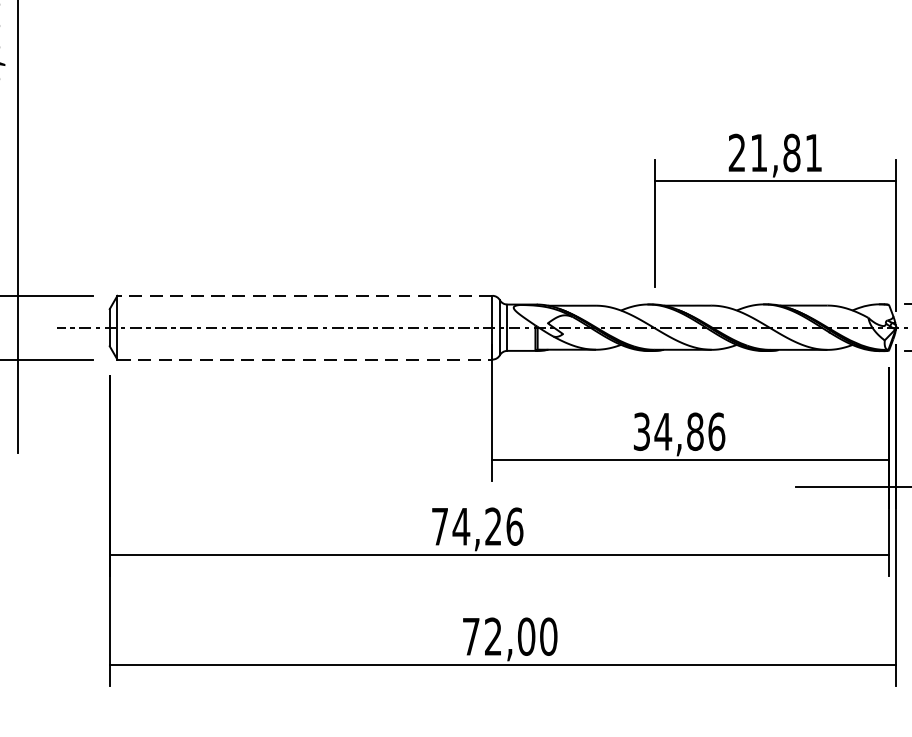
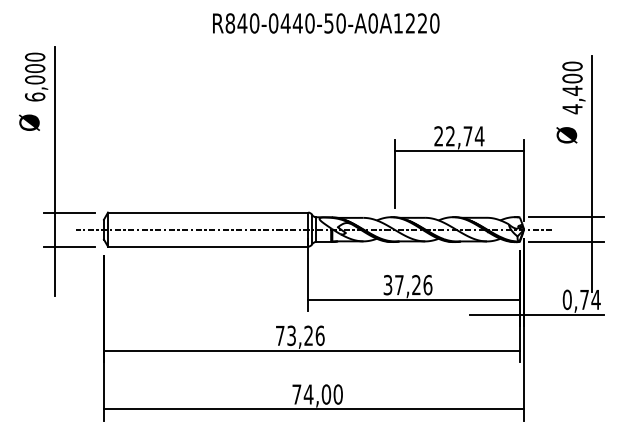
text: (787, 153) -> (465, 136), 21,81 -> 22,74
line: (303, 295) -> (207, 212), dashed -> solid
line: (305, 359) -> (208, 246), dashed -> solid
text: (678, 432) -> (407, 285), 34,86 -> 37,26
text: (461, 526) -> (291, 335), 74,26 -> 73,26
text: (492, 636) -> (308, 394), 72,00 -> 74,00

